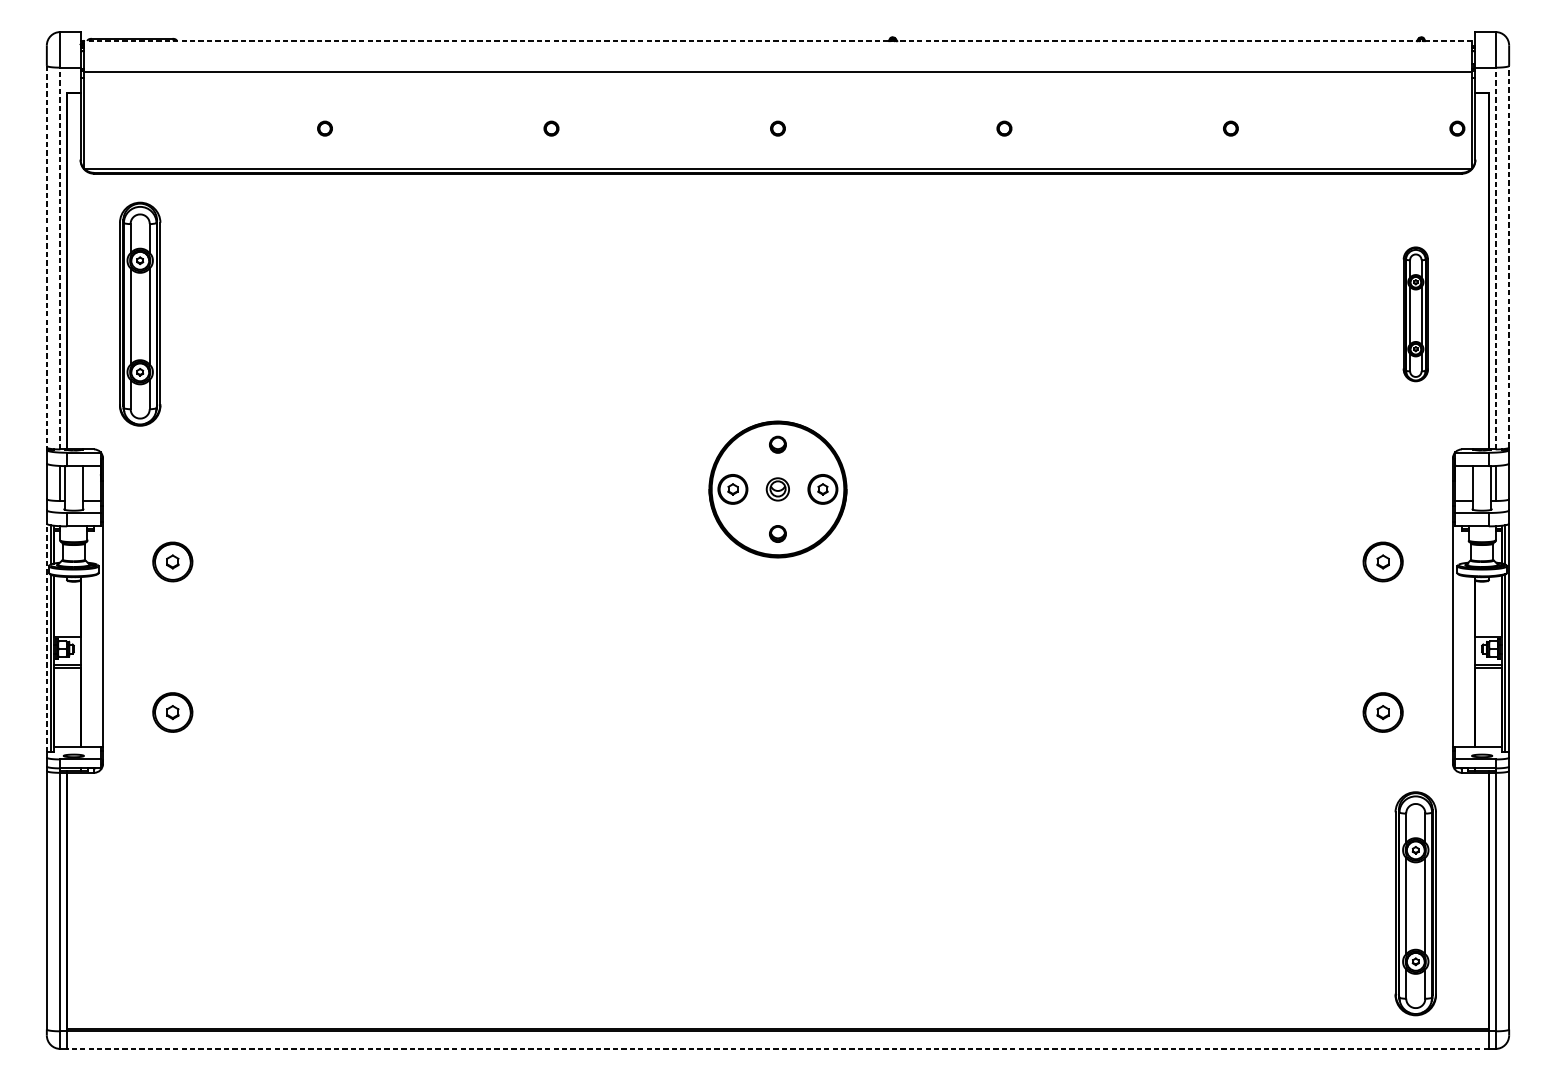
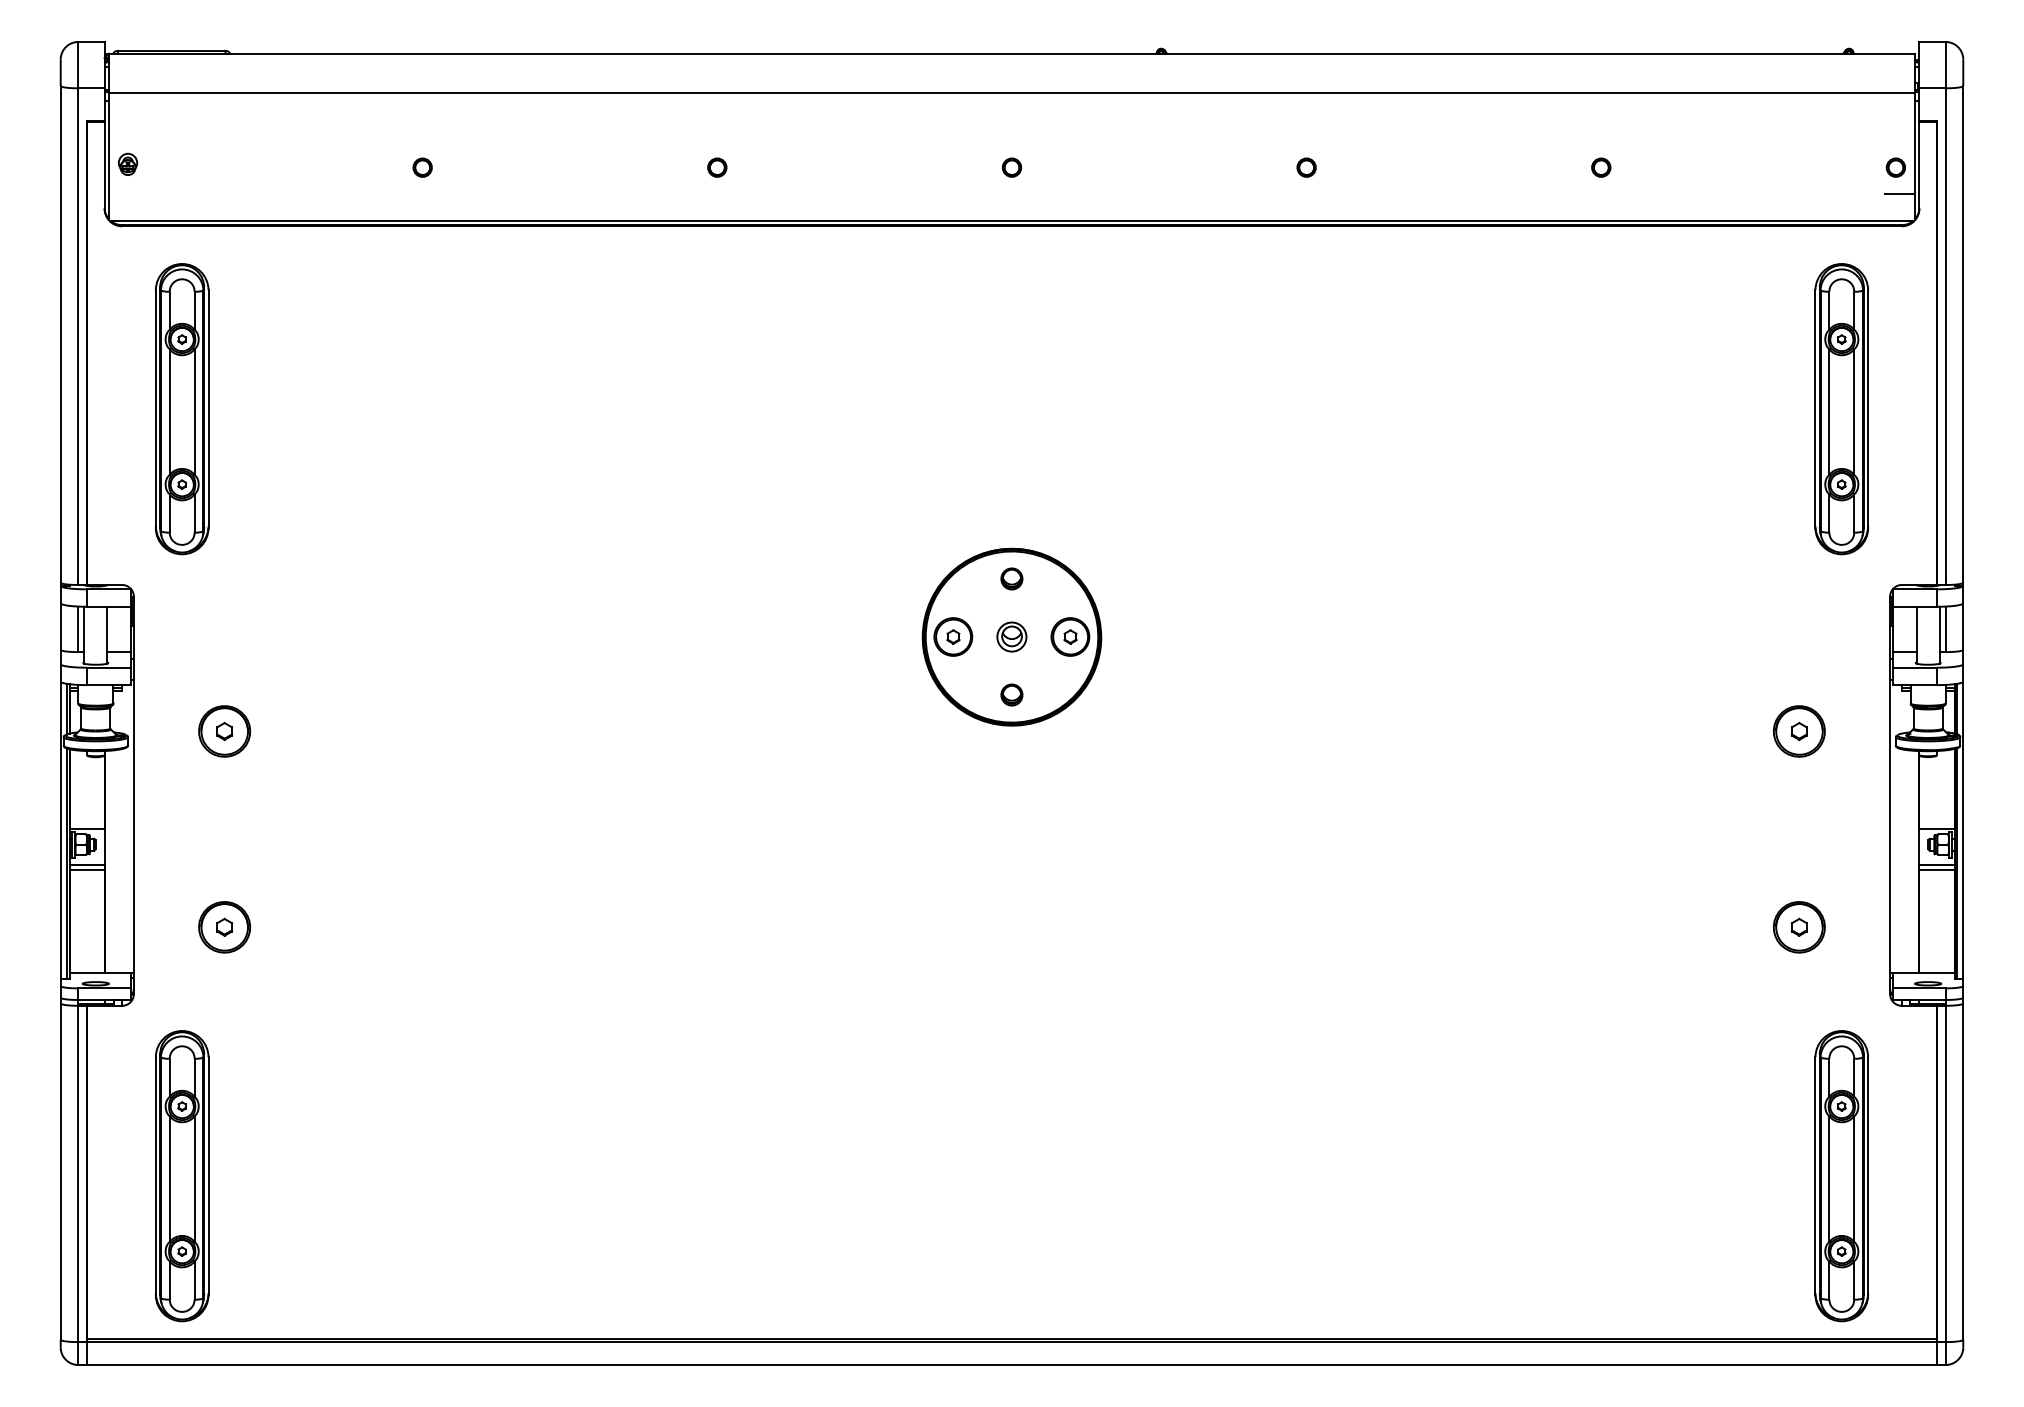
line: (778, 40) -> (1012, 53), dashed -> solid
part: (98, 125) -> (128, 163), added
line: (1460, 149) -> (1899, 194), added
line: (46, 256) -> (60, 334), dashed -> solid
line: (1509, 256) -> (1963, 333), dashed -> solid
line: (60, 258) -> (78, 336), dashed -> solid
line: (1495, 258) -> (1945, 336), dashed -> solid
part: (1415, 314) -> (1841, 409), size x1.67
line: (46, 638) -> (60, 830), dashed -> solid
part: (140, 904) -> (182, 1176), added
line: (778, 1049) -> (1012, 1365), dashed -> solid

